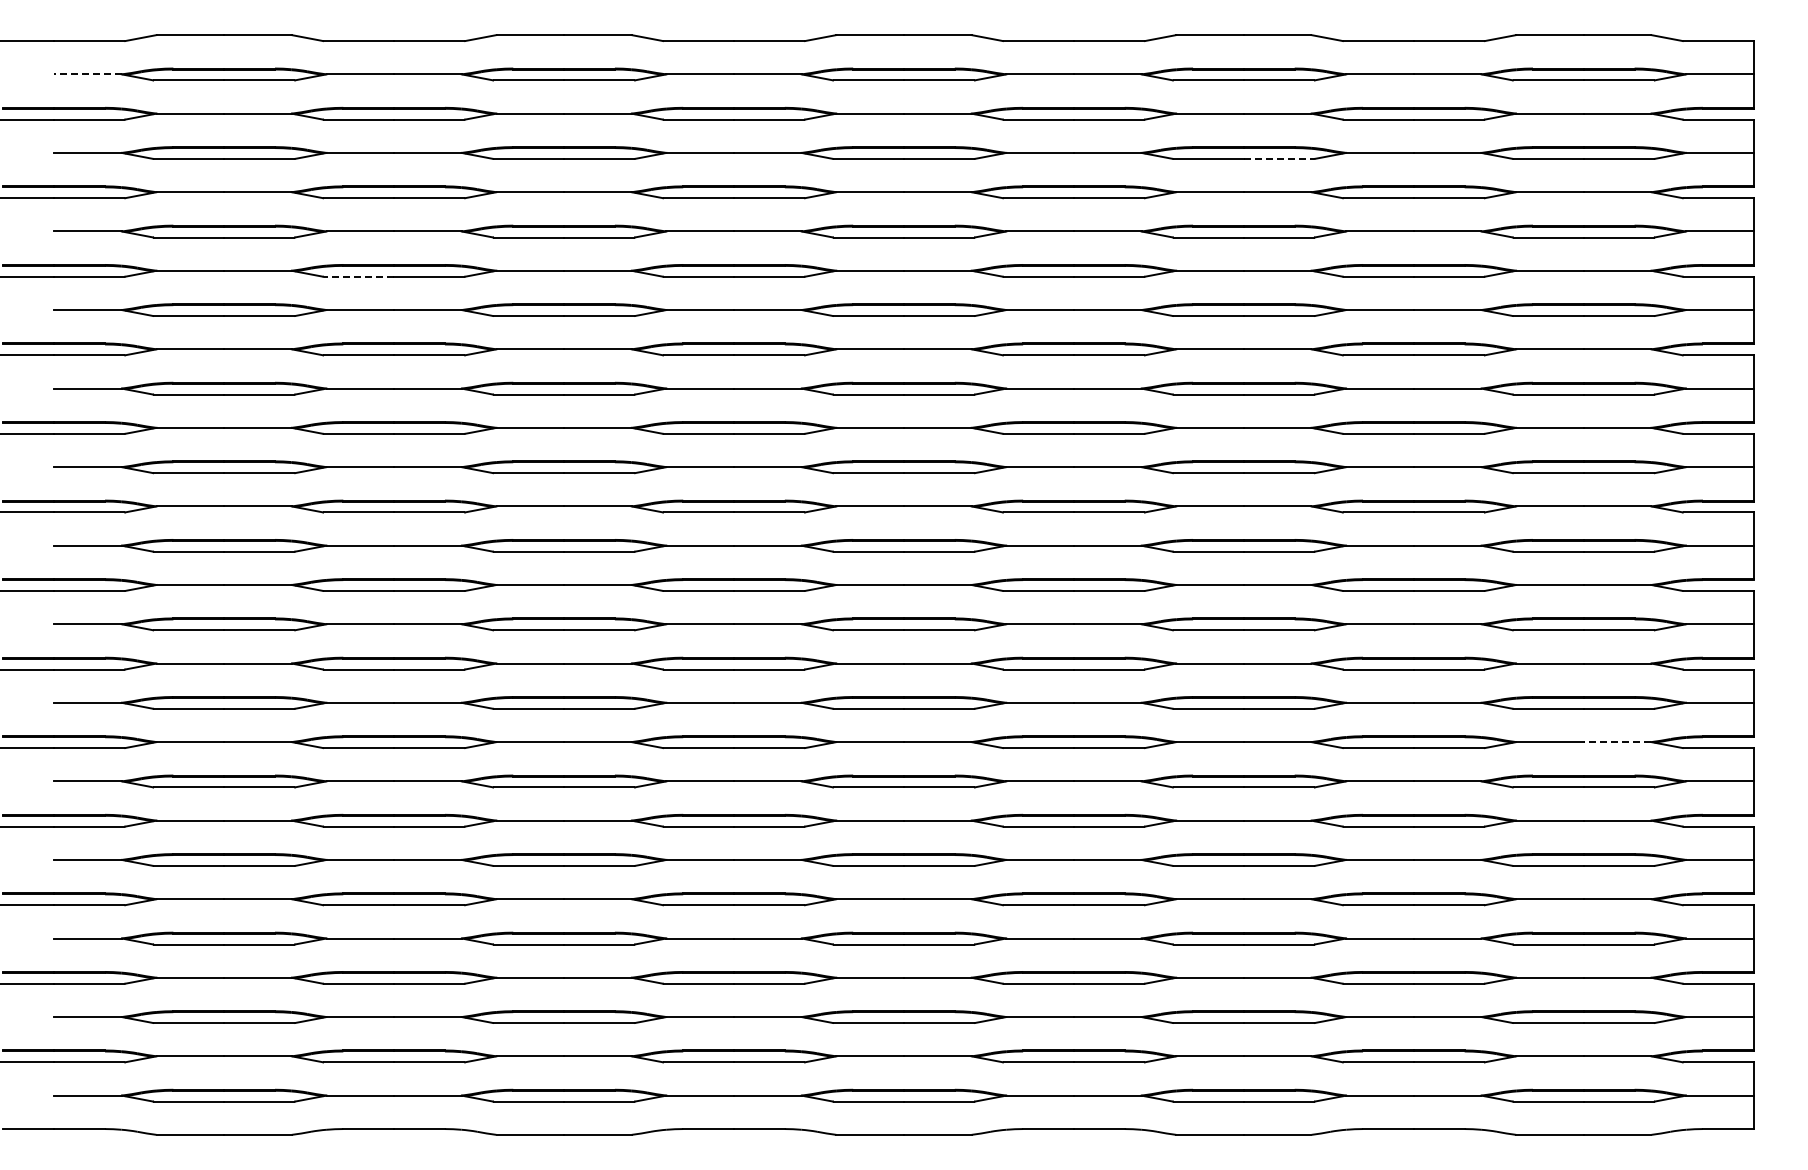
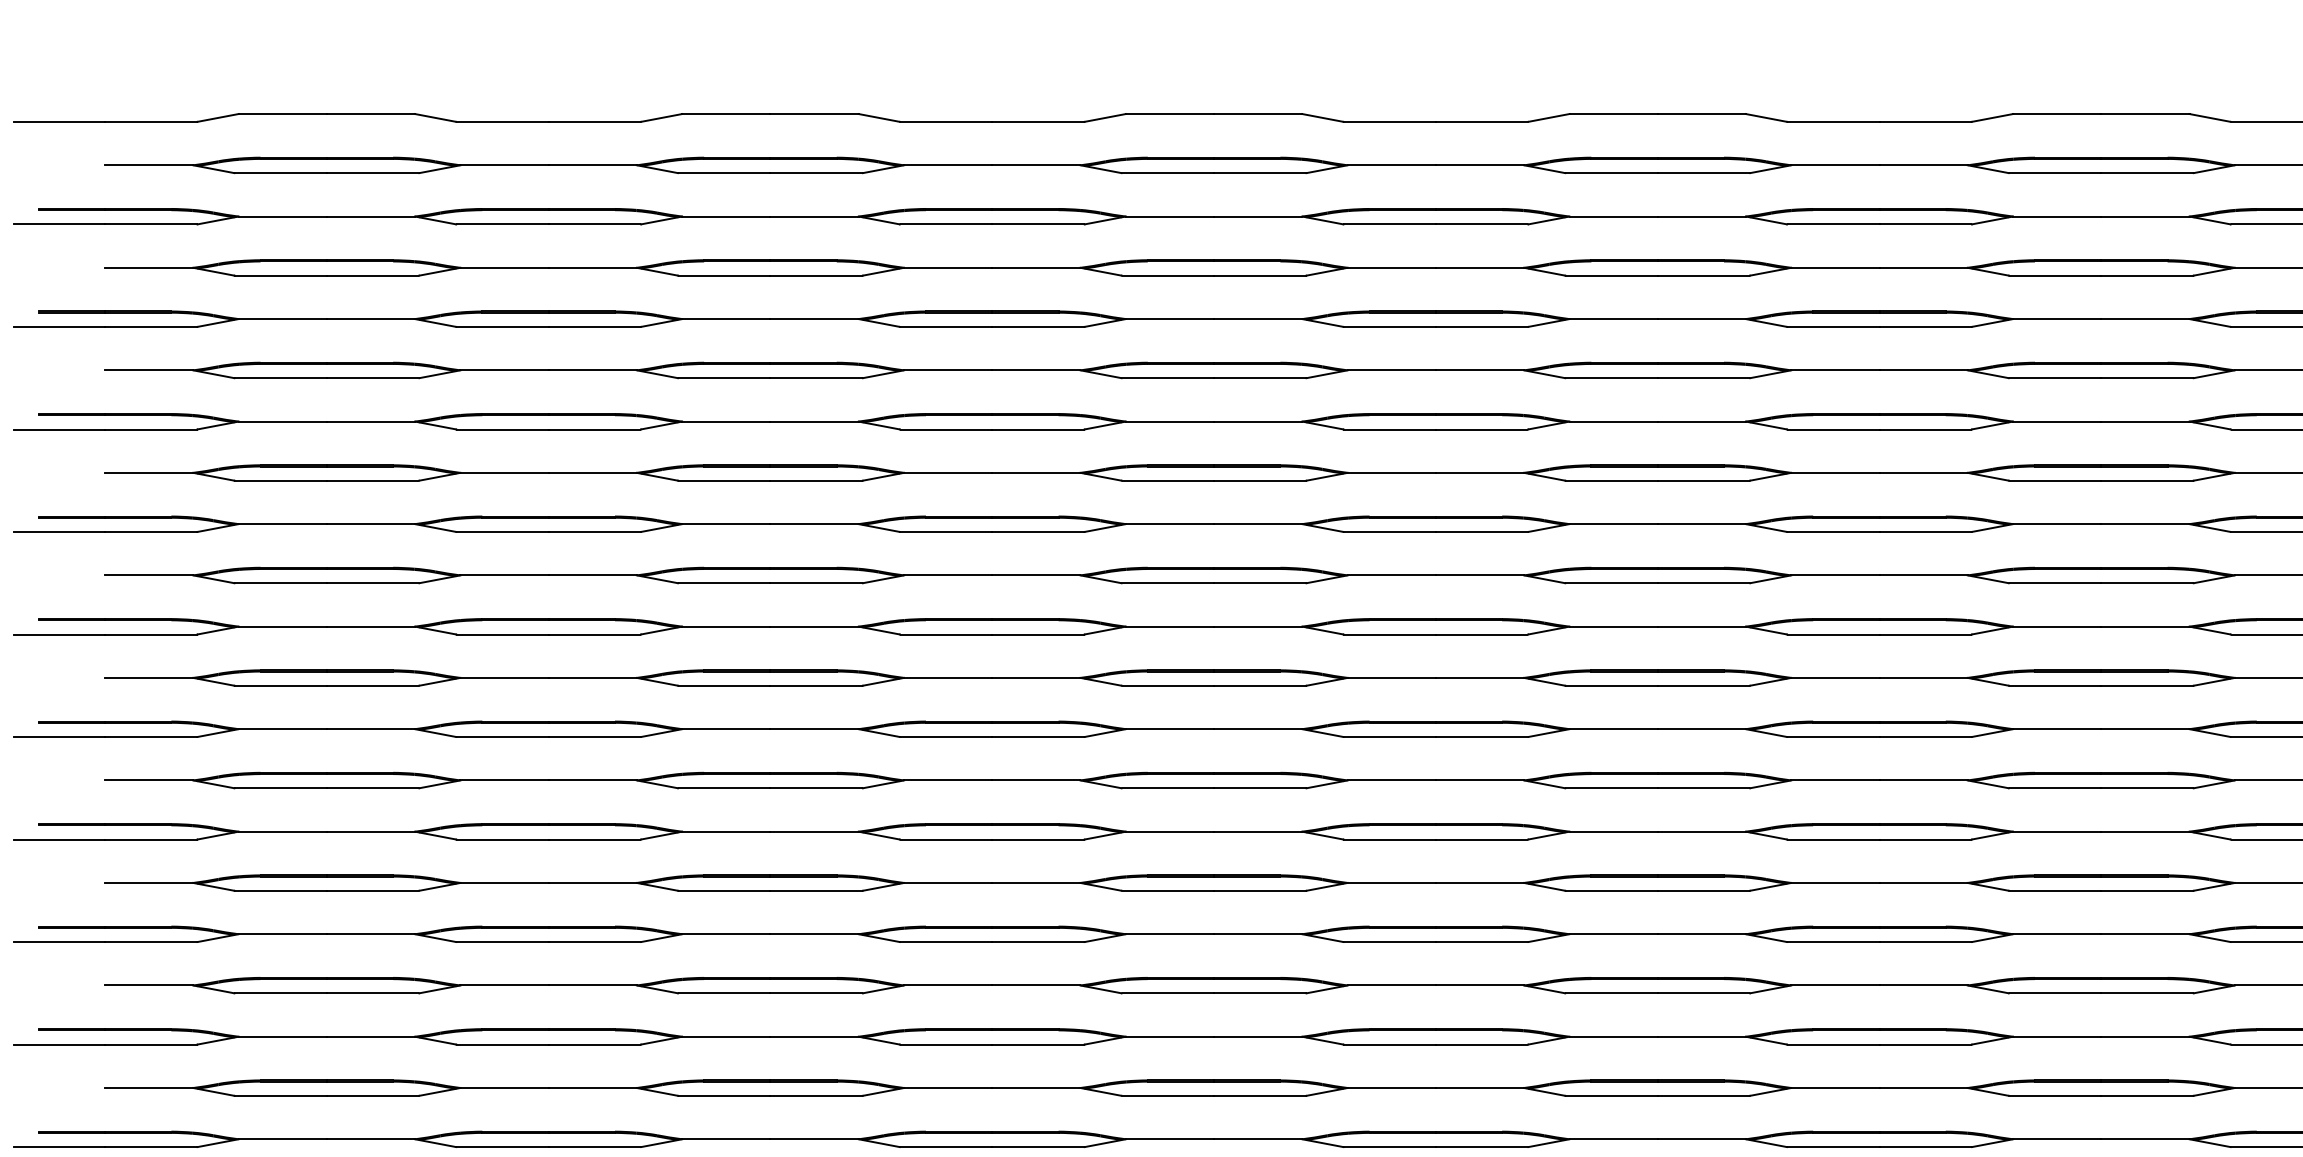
line: (88, 74) -> (149, 165), dashed -> solid
line: (1279, 159) -> (1704, 276), dashed -> solid
line: (358, 276) -> (502, 429), dashed -> solid
line: (1617, 742) -> (2145, 1037), dashed -> solid

